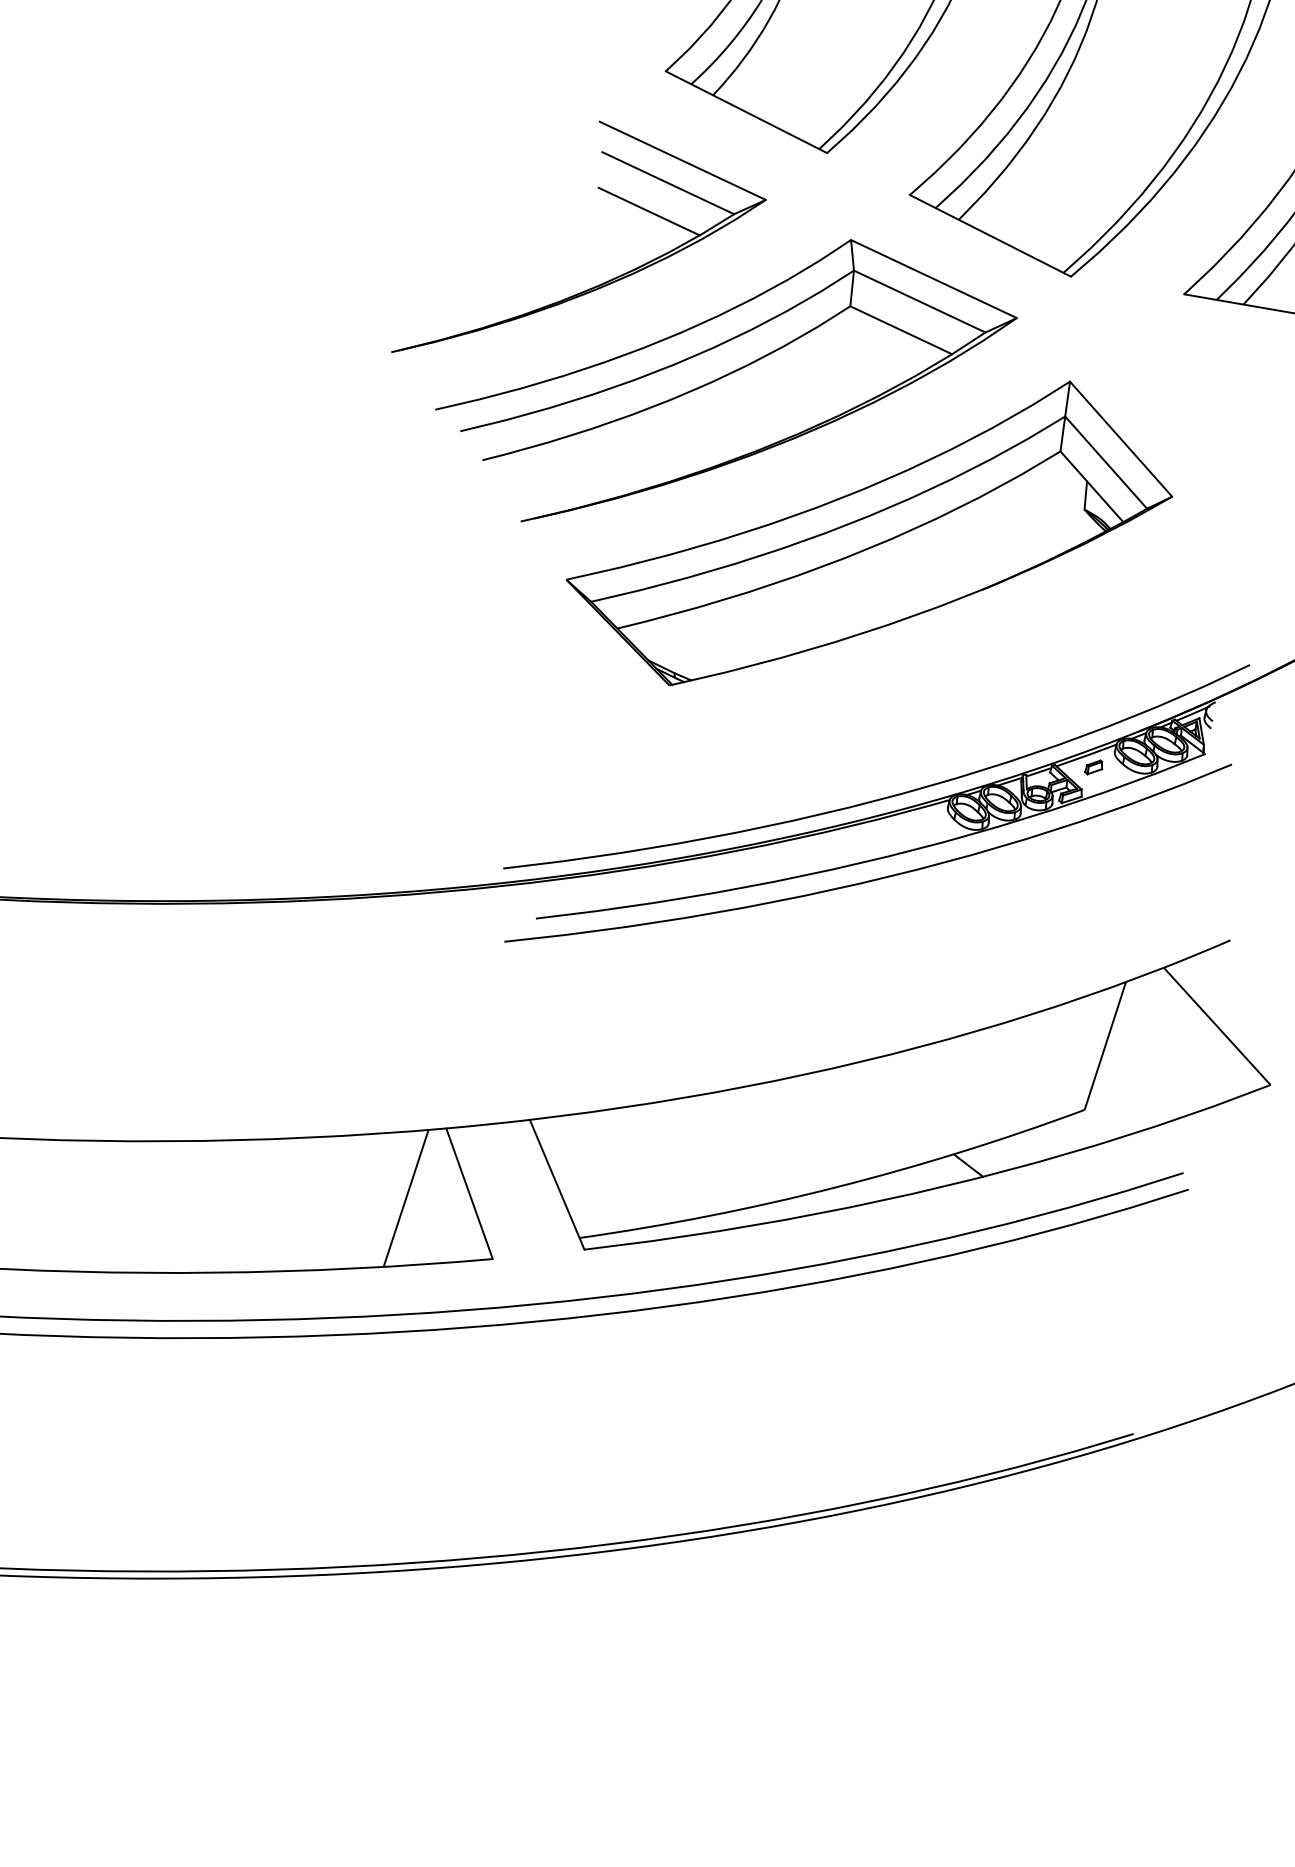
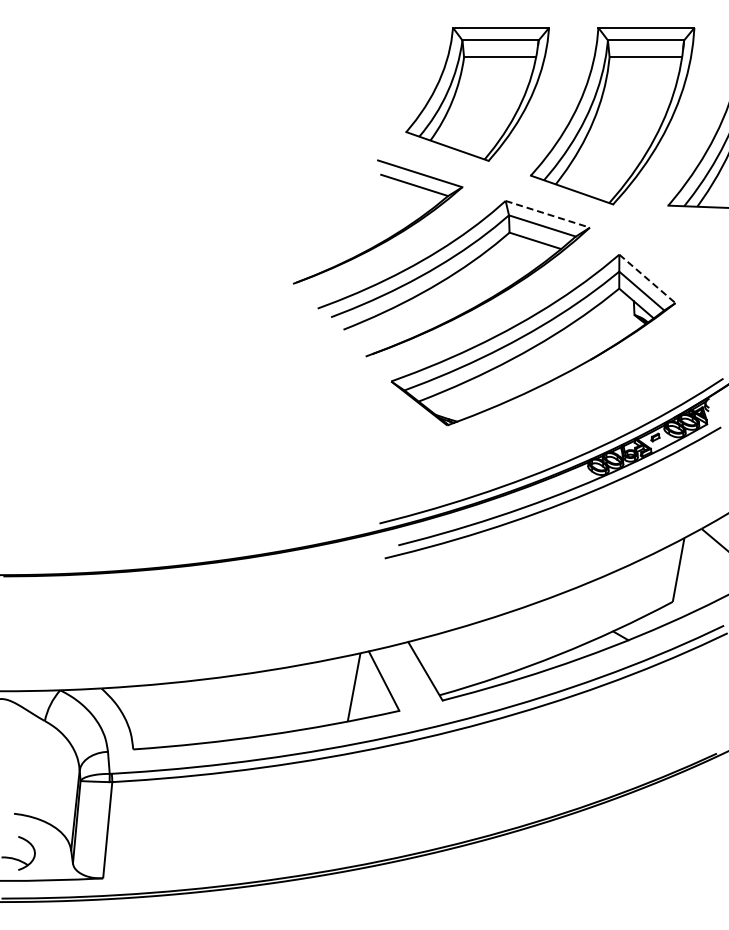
line: (649, 212) -> (407, 200), removed
line: (935, 279) -> (548, 214), solid -> dashed
line: (1121, 440) -> (647, 279), solid -> dashed

